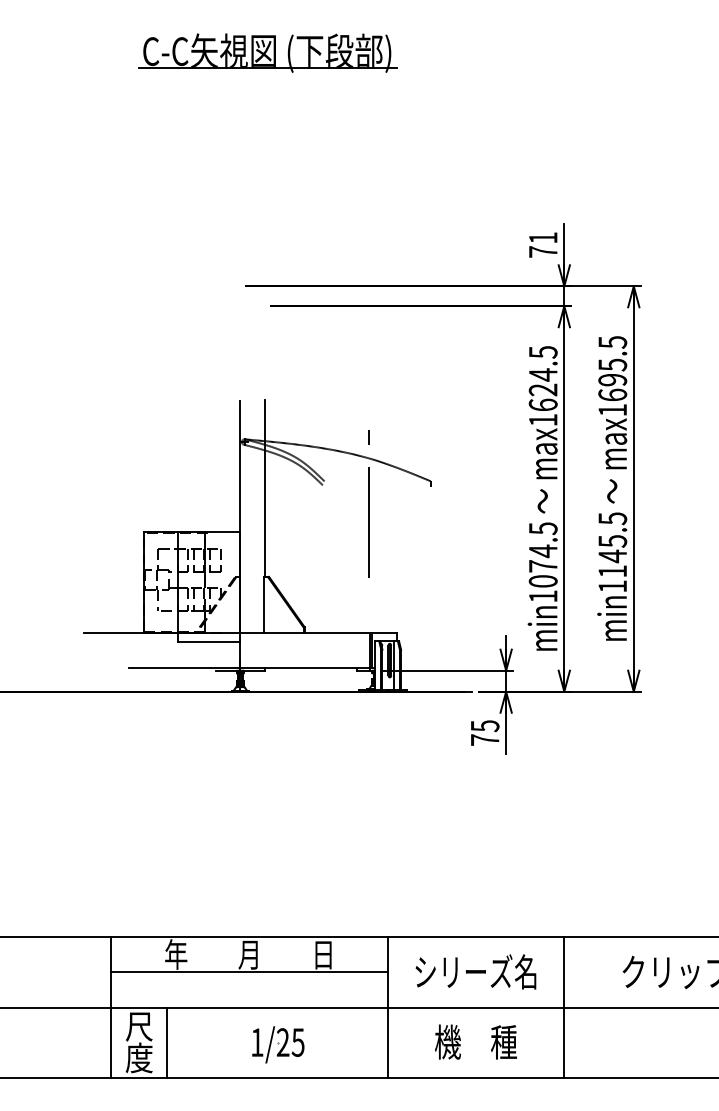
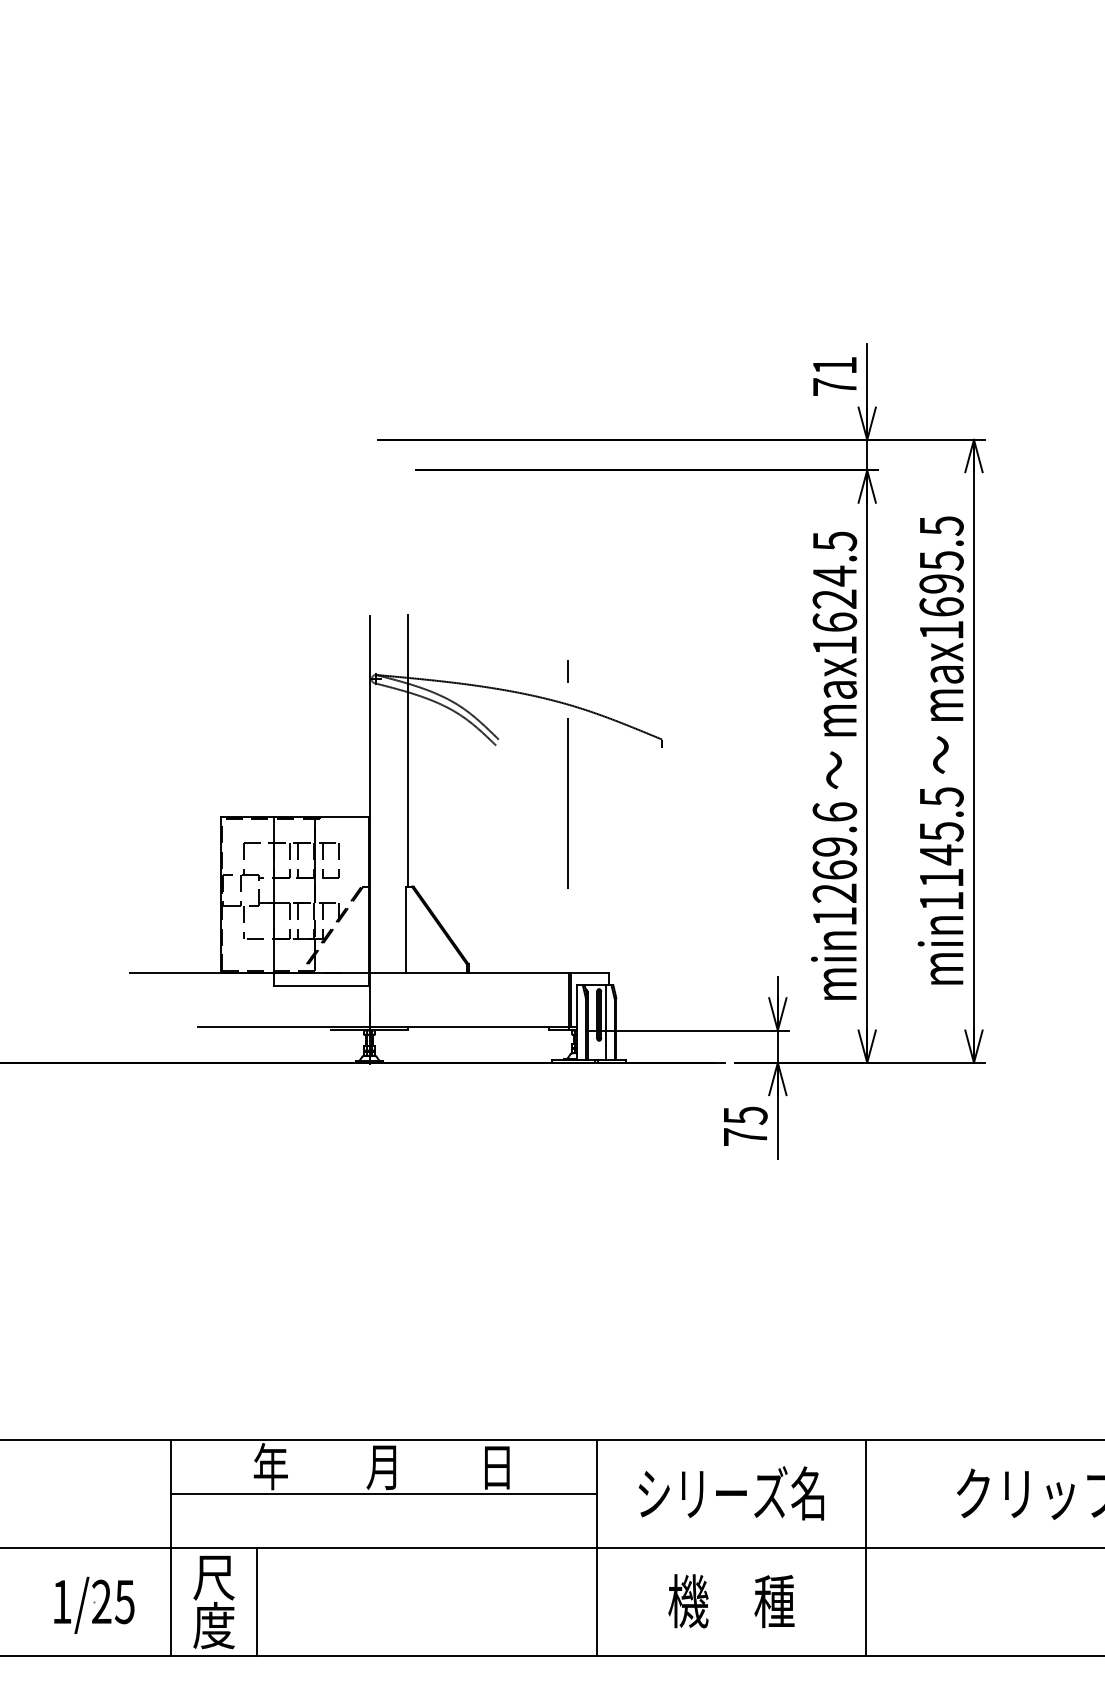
part: (267, 52) -> (411, 80), removed
text: (542, 554) -> (833, 851), min1074.5 -> min1269.6
part: (278, 1044) -> (94, 1604), moved

